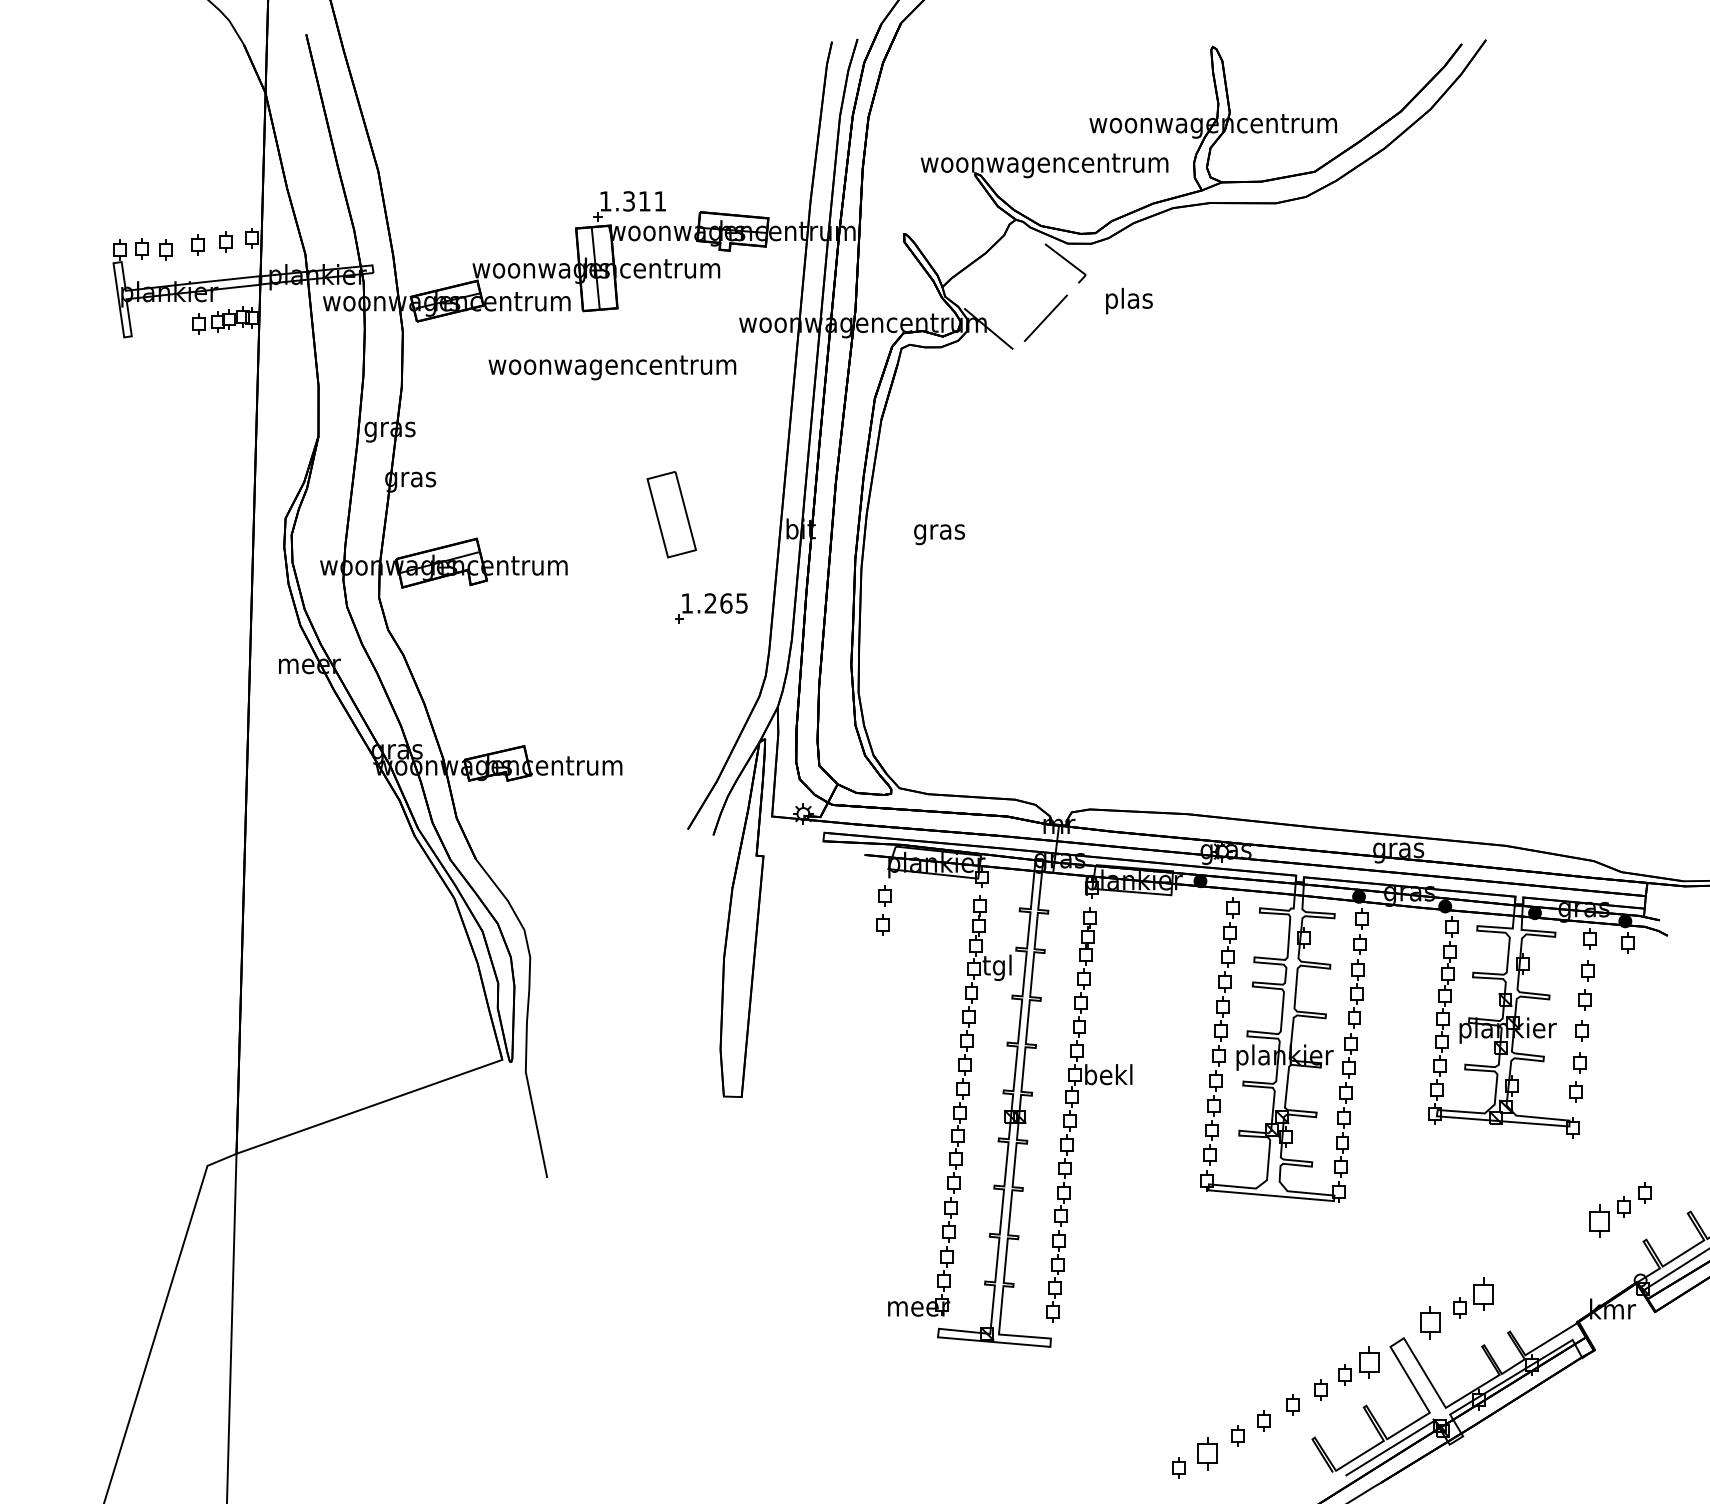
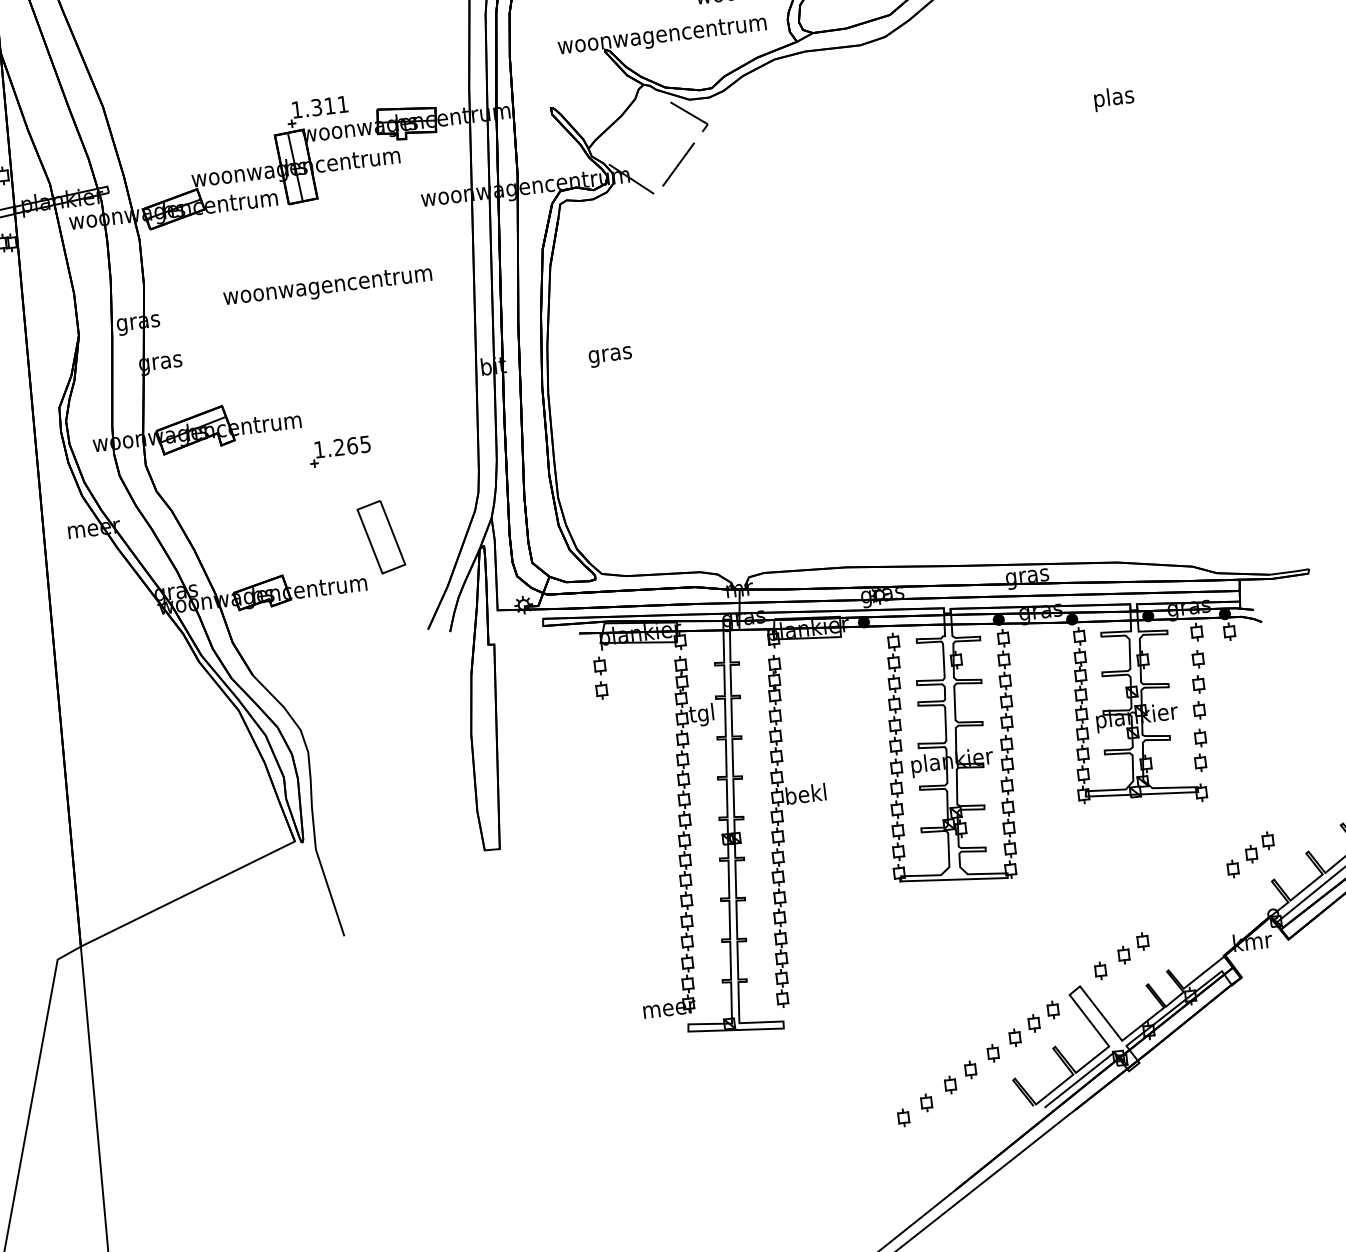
text: (1129, 300) -> (1114, 98), moved
text: (612, 367) -> (327, 286), moved
part: (671, 514) -> (381, 537), moved
part: (711, 608) -> (340, 451), moved
part: (1599, 1221) -> (1232, 868), size x0.62
part: (1483, 1293) -> (1142, 940), size x0.62
part: (1429, 1322) -> (1100, 970), size x0.62
part: (1368, 1361) -> (1052, 1009), size x0.62
part: (1207, 1453) -> (926, 1102), size x0.62

